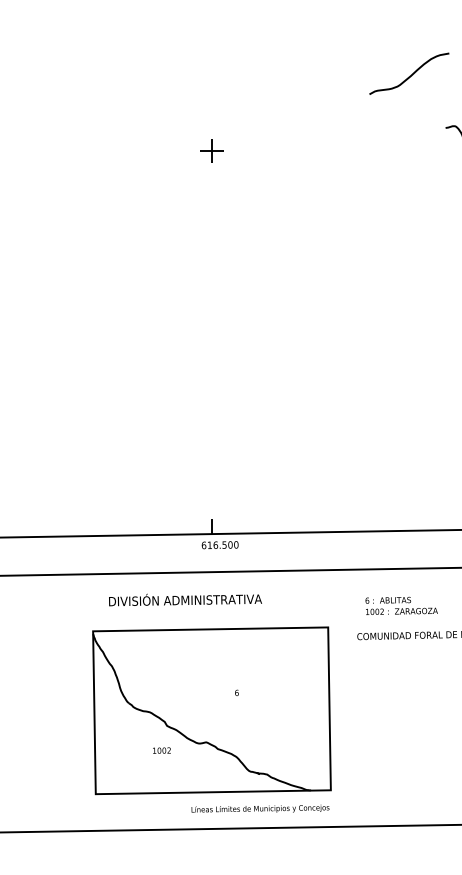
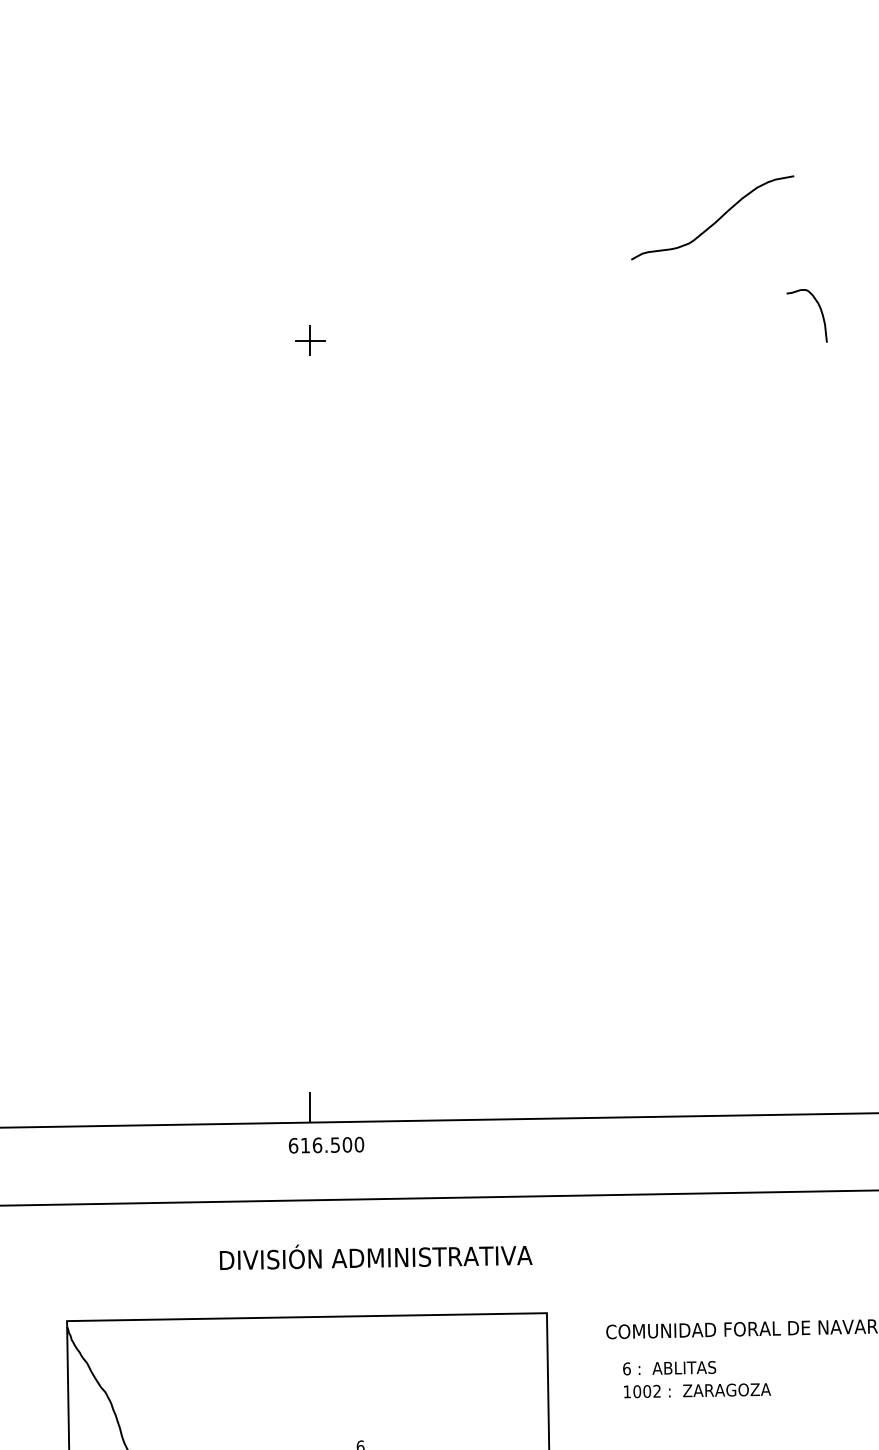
curve: (411, 74) -> (717, 219), moved
part: (212, 150) -> (310, 339), size x0.62
text: (185, 599) -> (376, 1256), moved
text: (401, 605) -> (696, 1378), moved

